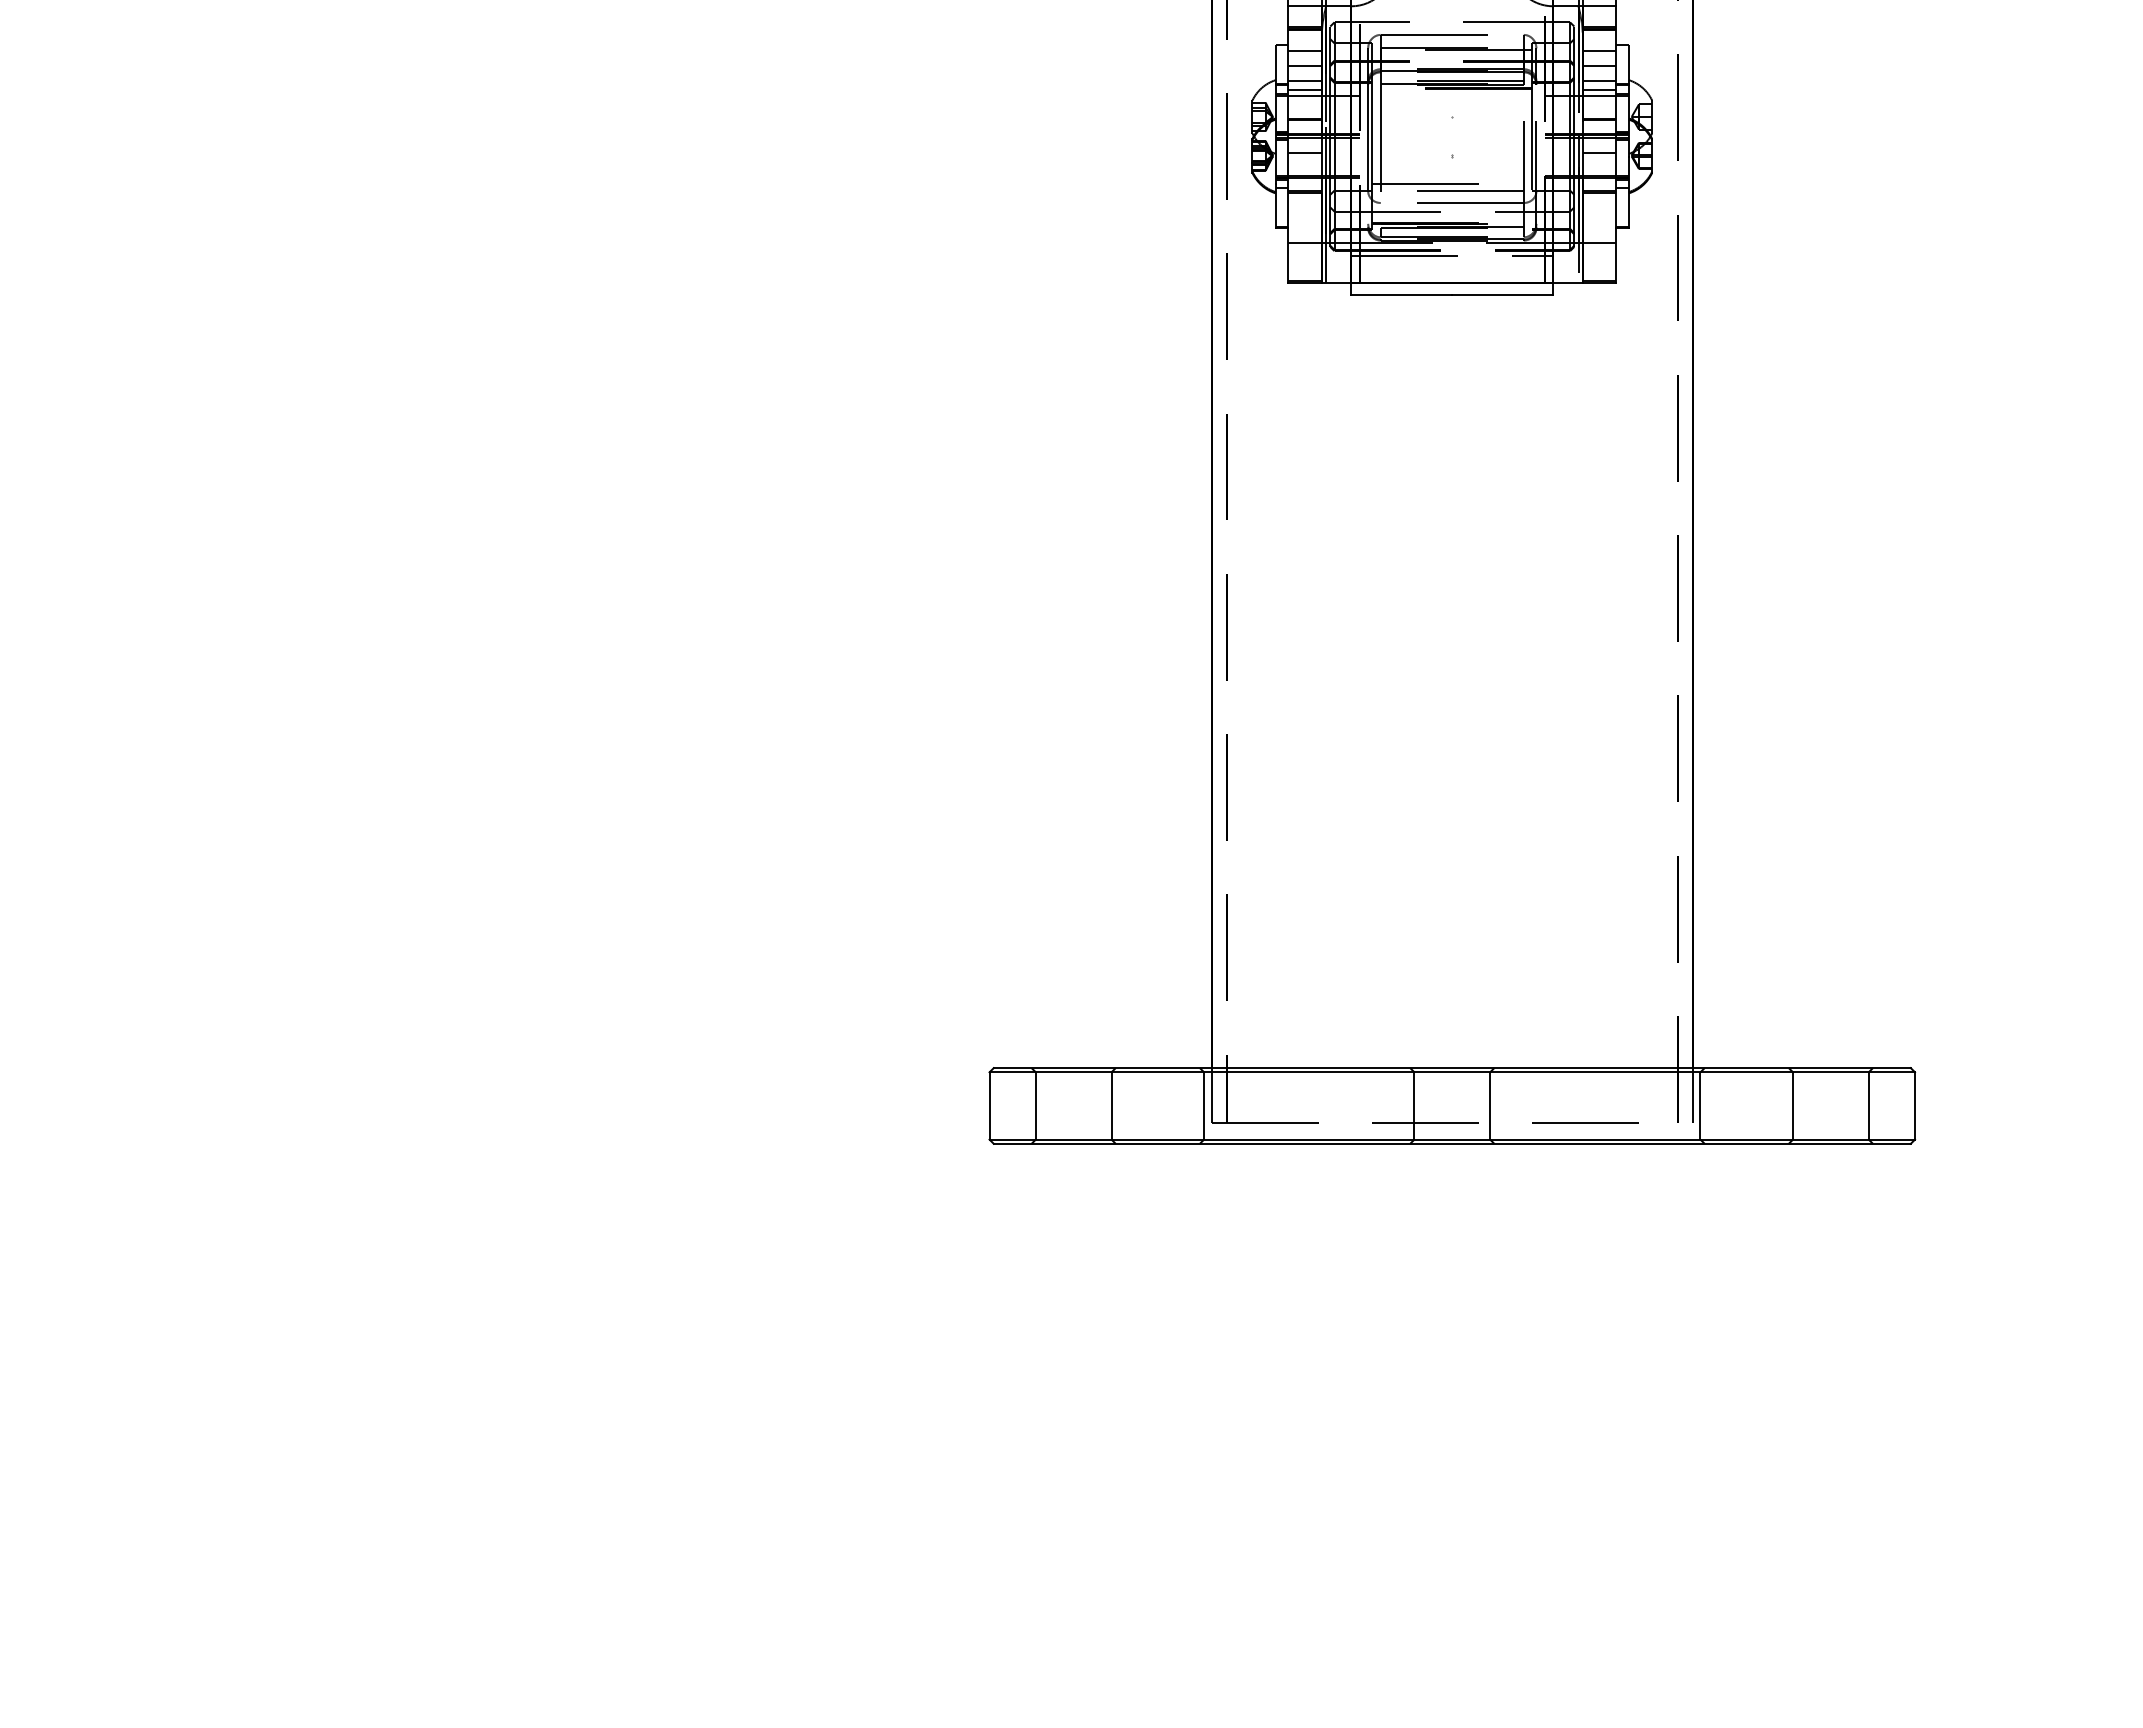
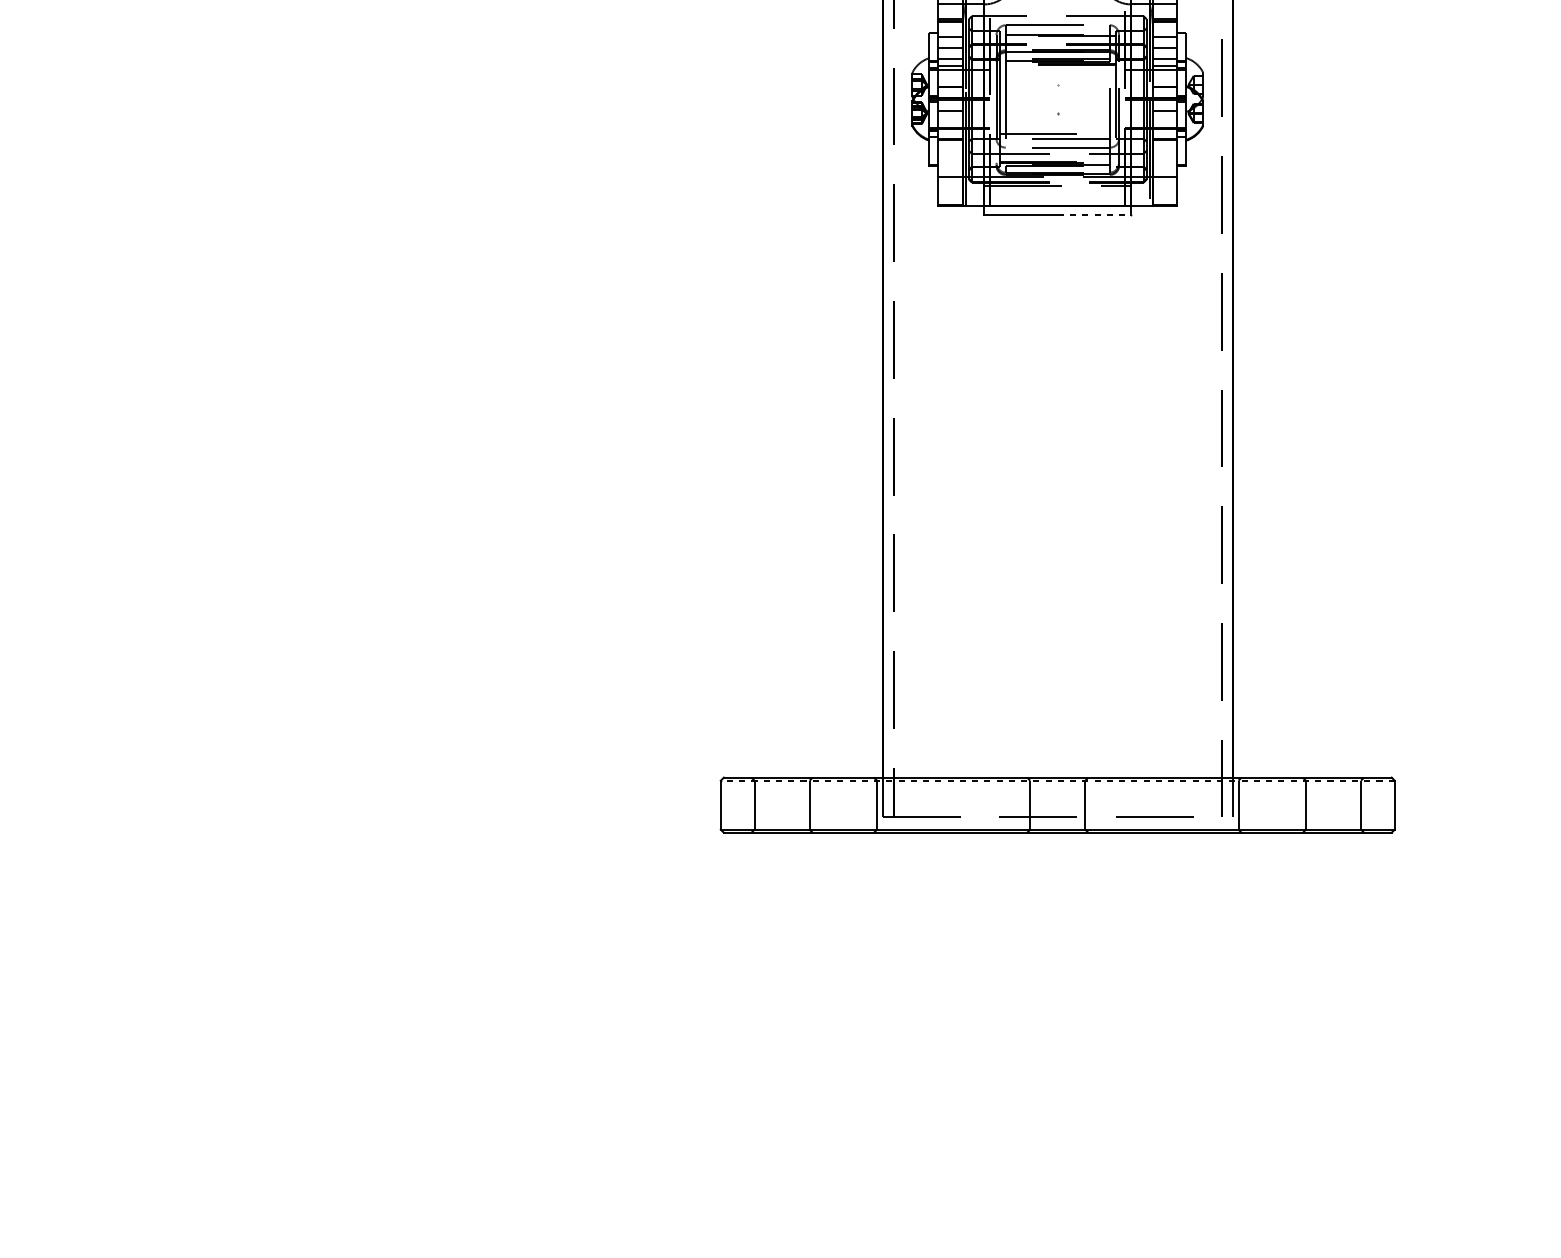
line: (1503, 295) -> (1095, 215), solid -> dashed
line: (1452, 1072) -> (1057, 780), solid -> dashed

